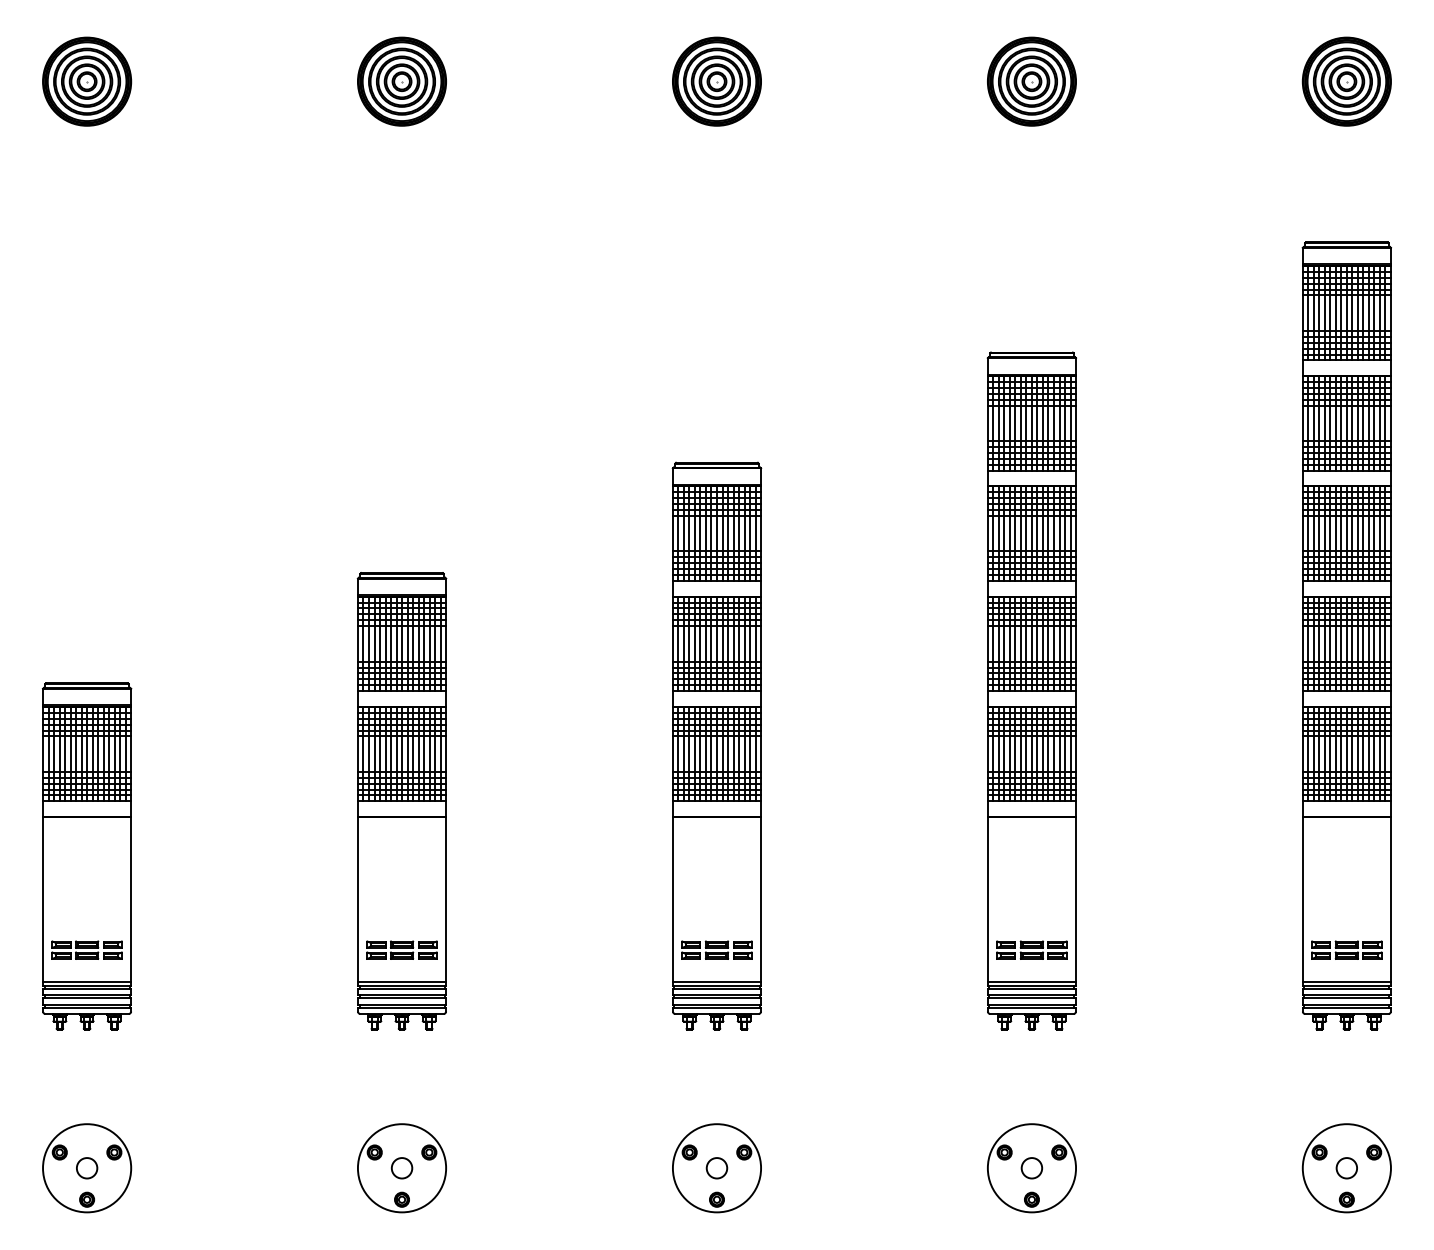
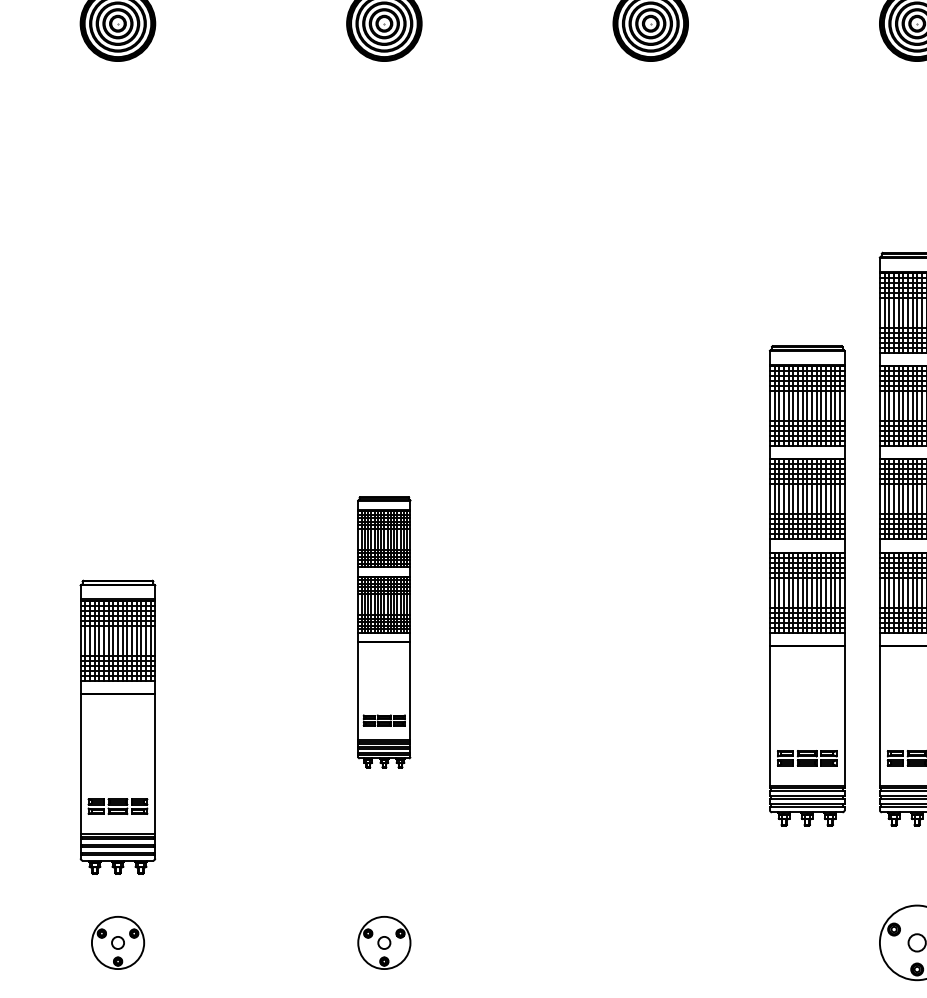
part: (716, 745) -> (806, 585), moved
part: (401, 801) -> (383, 632), size x0.7
part: (87, 856) -> (118, 727), moved
part: (87, 1168) -> (118, 943), size x0.7
part: (401, 1168) -> (383, 943), size x0.7
part: (716, 1168) -> (650, 943), removed

